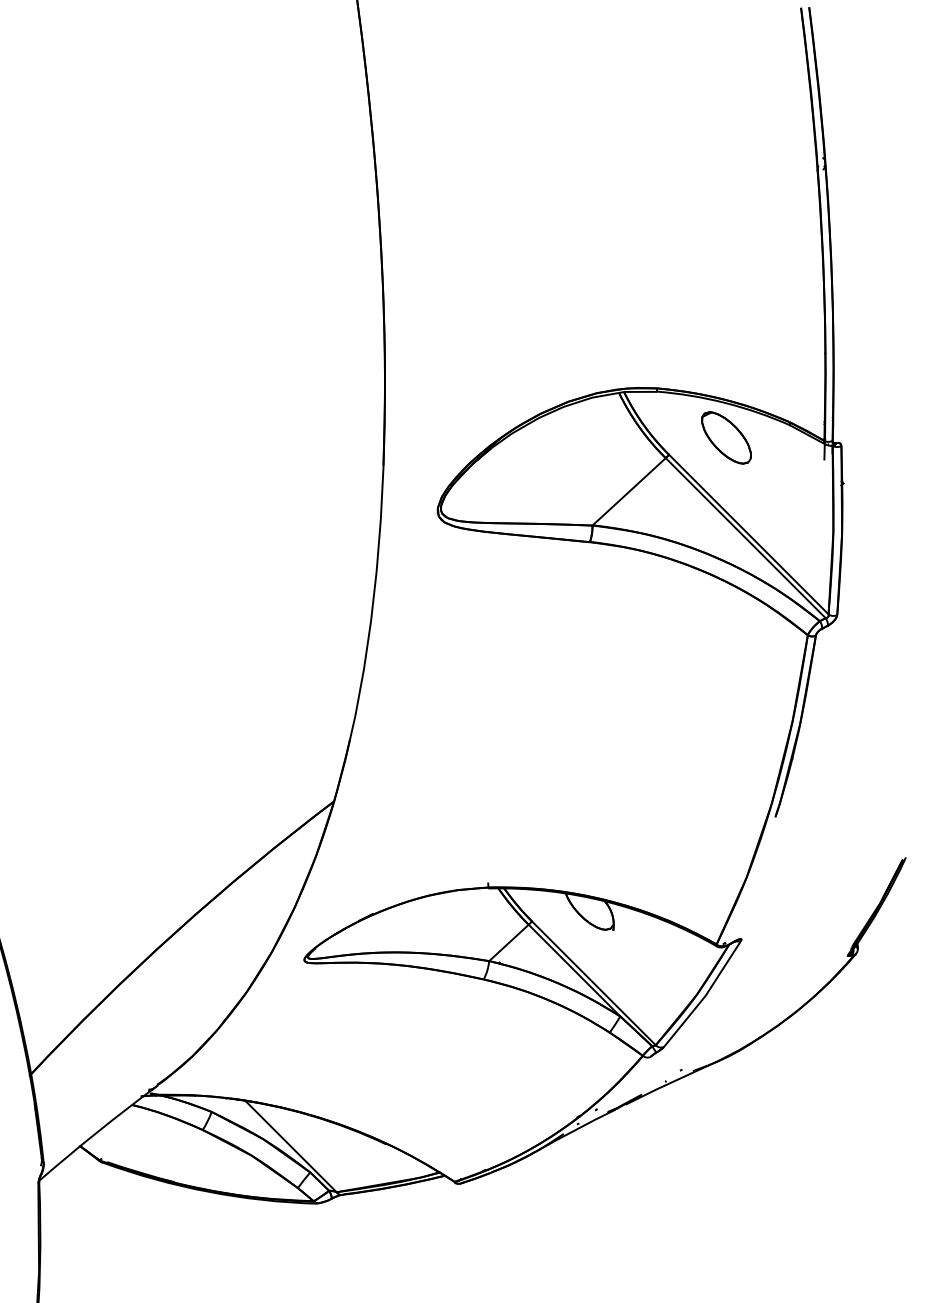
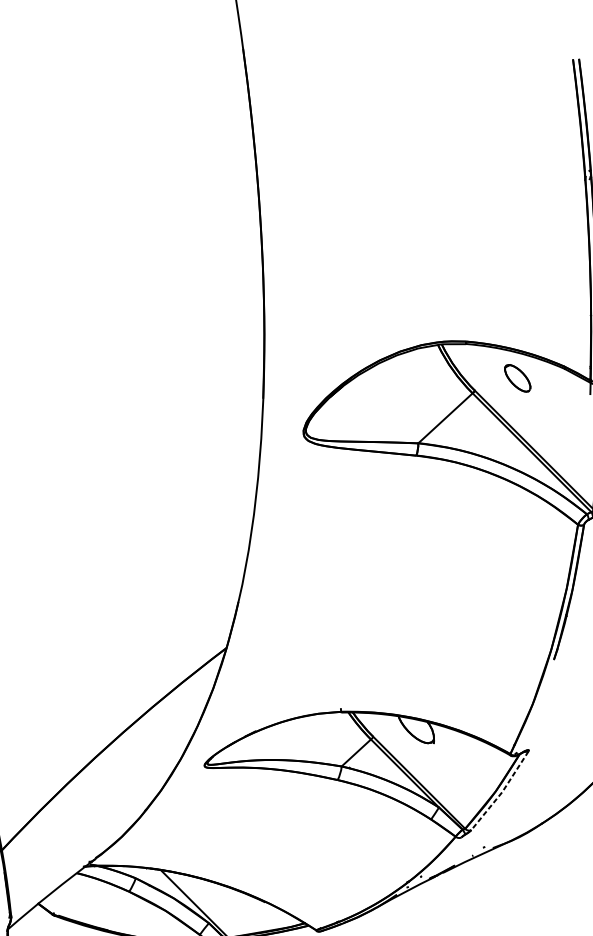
part: (726, 437) -> (517, 378), size x0.7
line: (705, 995) -> (502, 791), solid -> dashed

